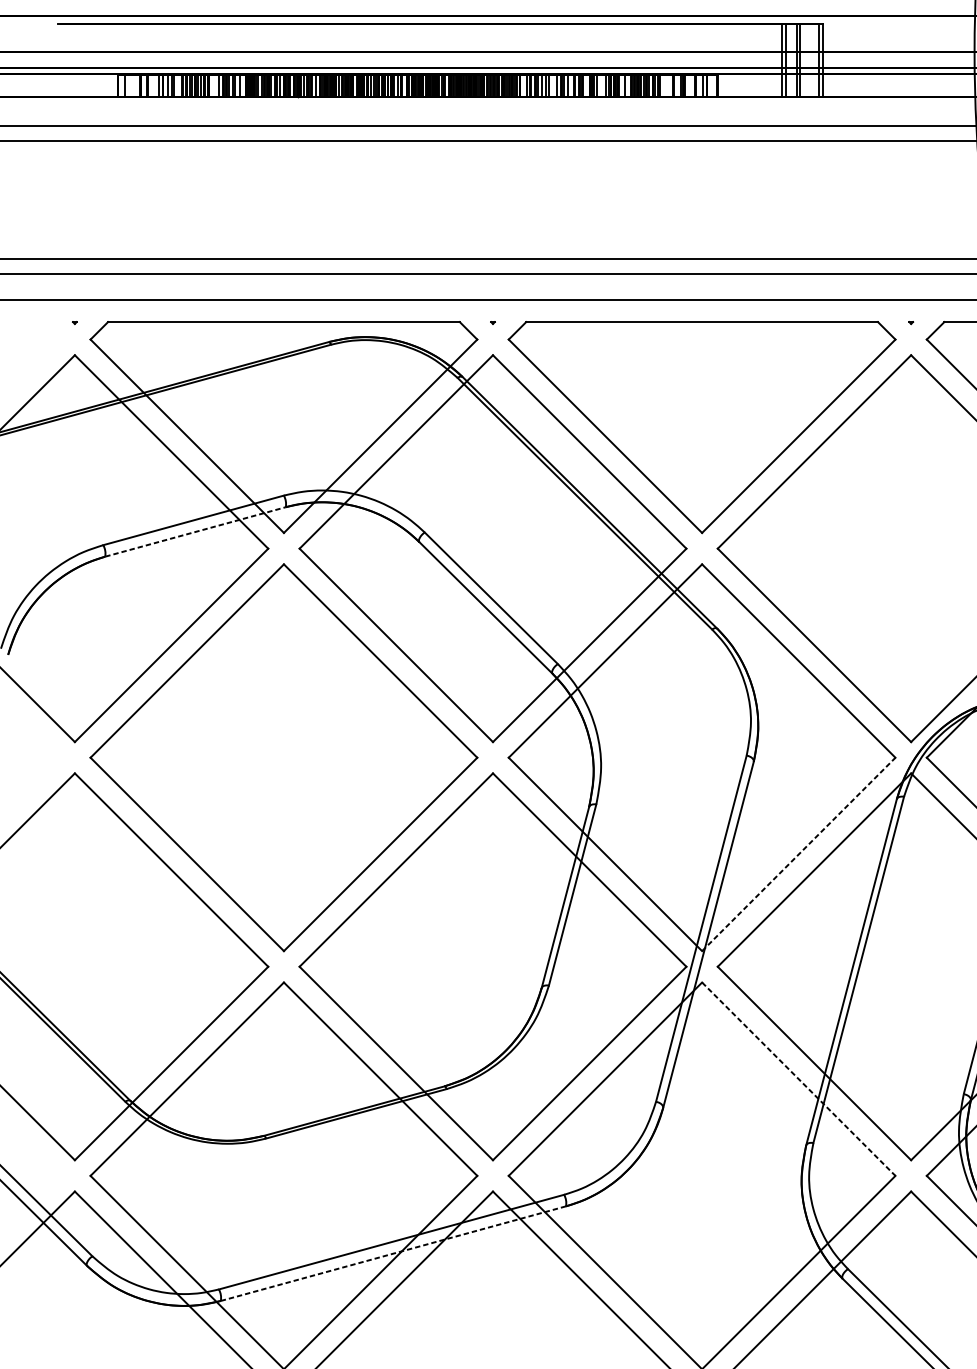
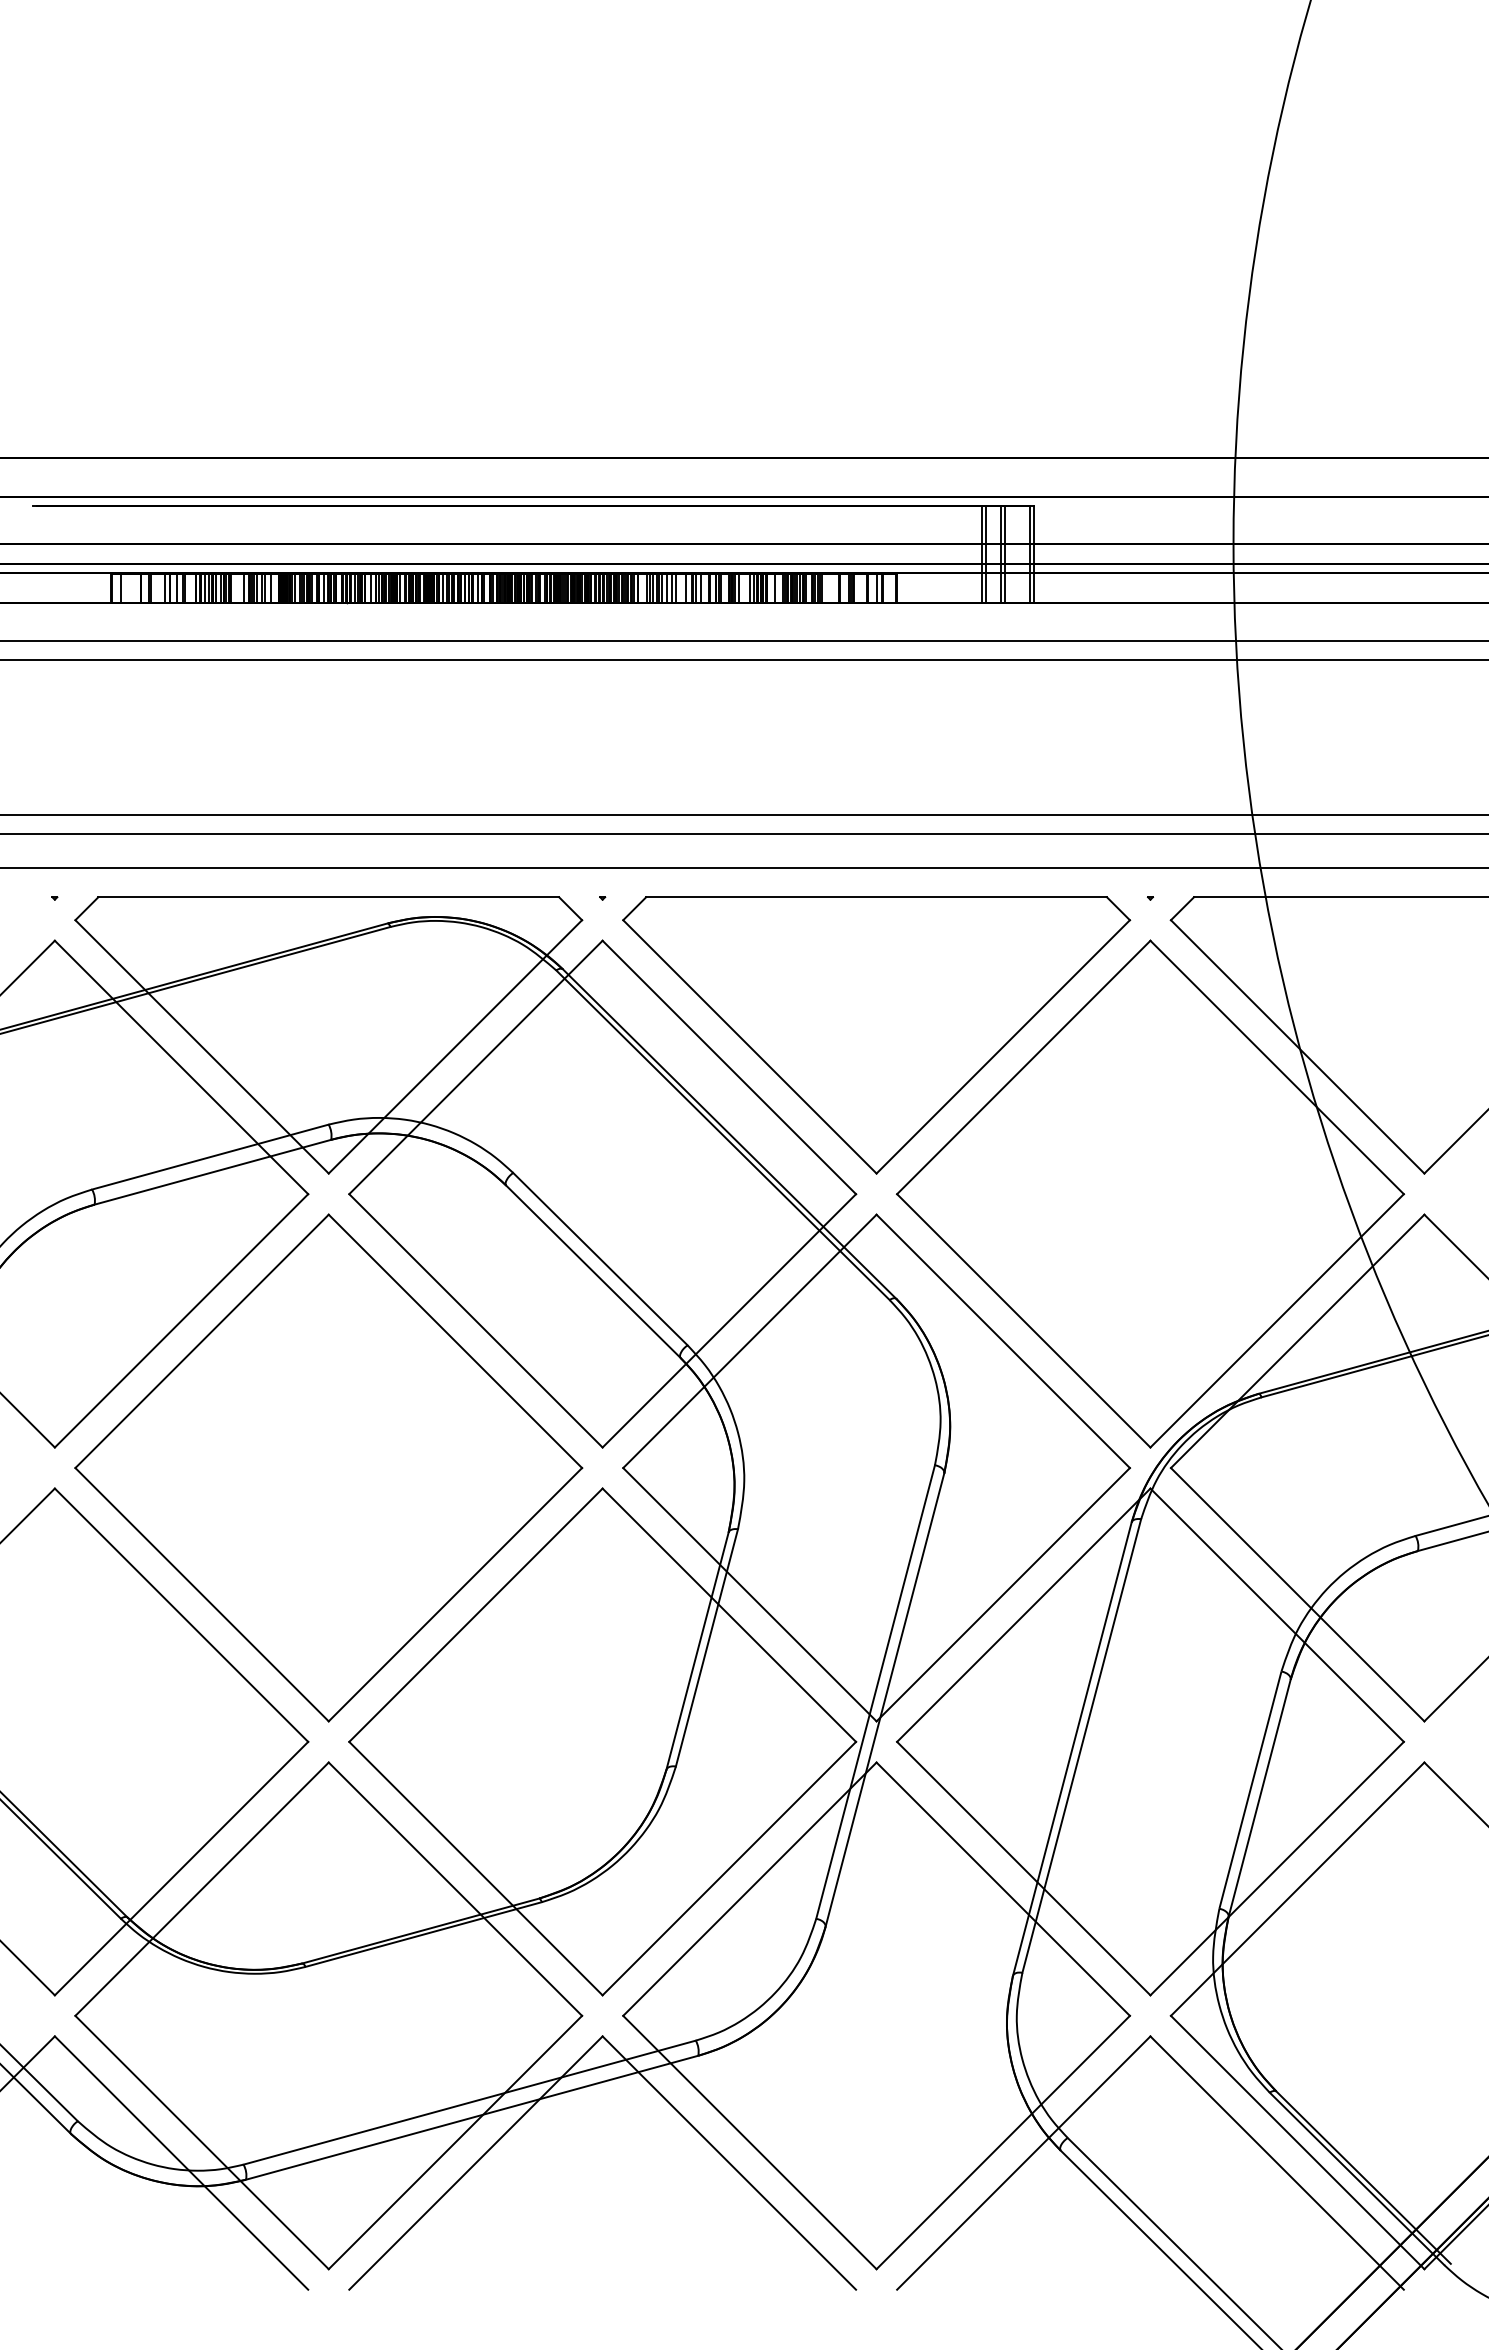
line: (195, 532) -> (212, 1172), dashed -> solid
line: (798, 854) -> (1003, 1594), dashed -> solid
line: (798, 1079) -> (1003, 1889), dashed -> solid
line: (392, 1253) -> (471, 2117), dashed -> solid

